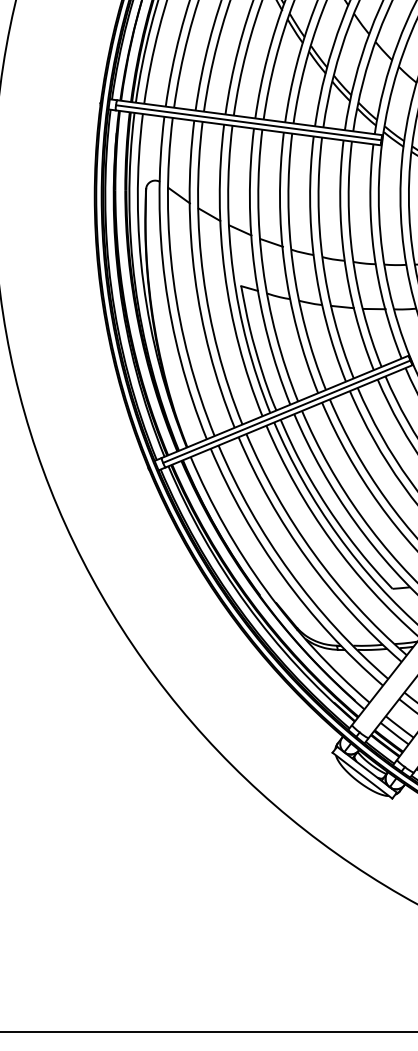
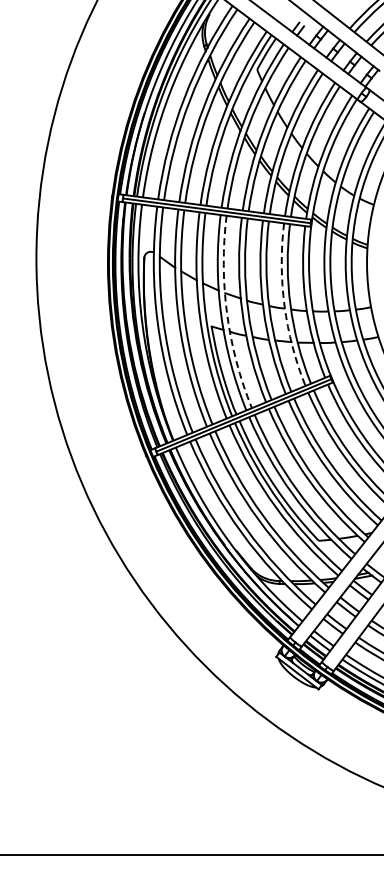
arc: (344, 257) -> (284, 306), solid -> dashed
arc: (263, 267) -> (227, 313), solid -> dashed

